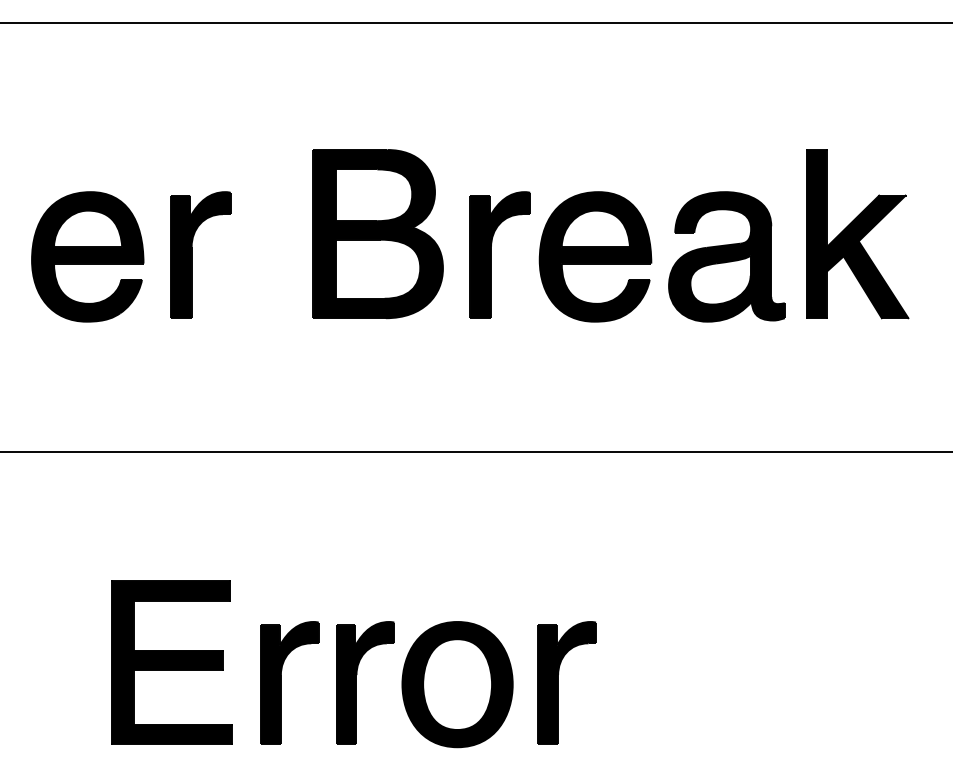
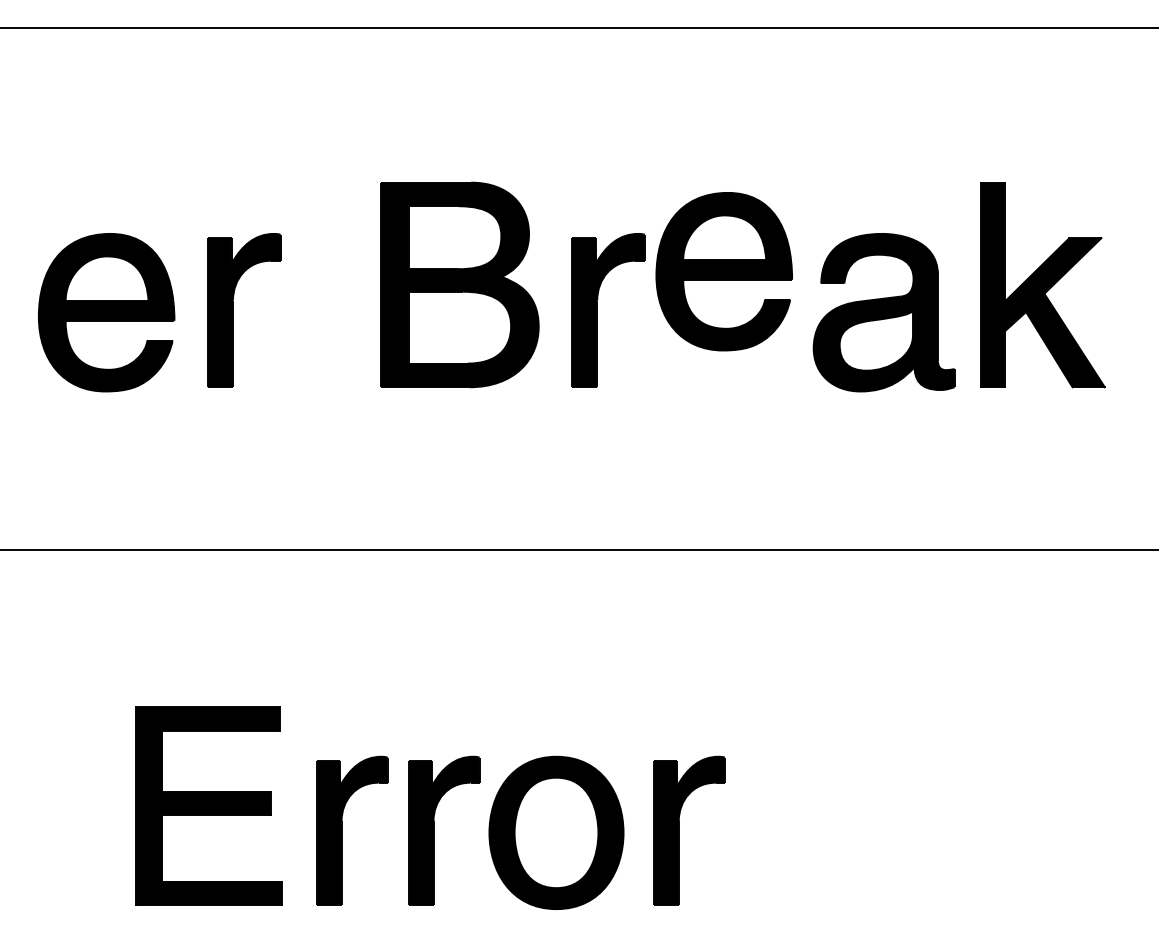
part: (594, 256) -> (723, 271), moved

